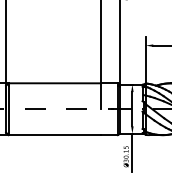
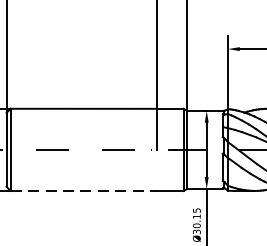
line: (55, 135) -> (84, 191), solid -> dashed

